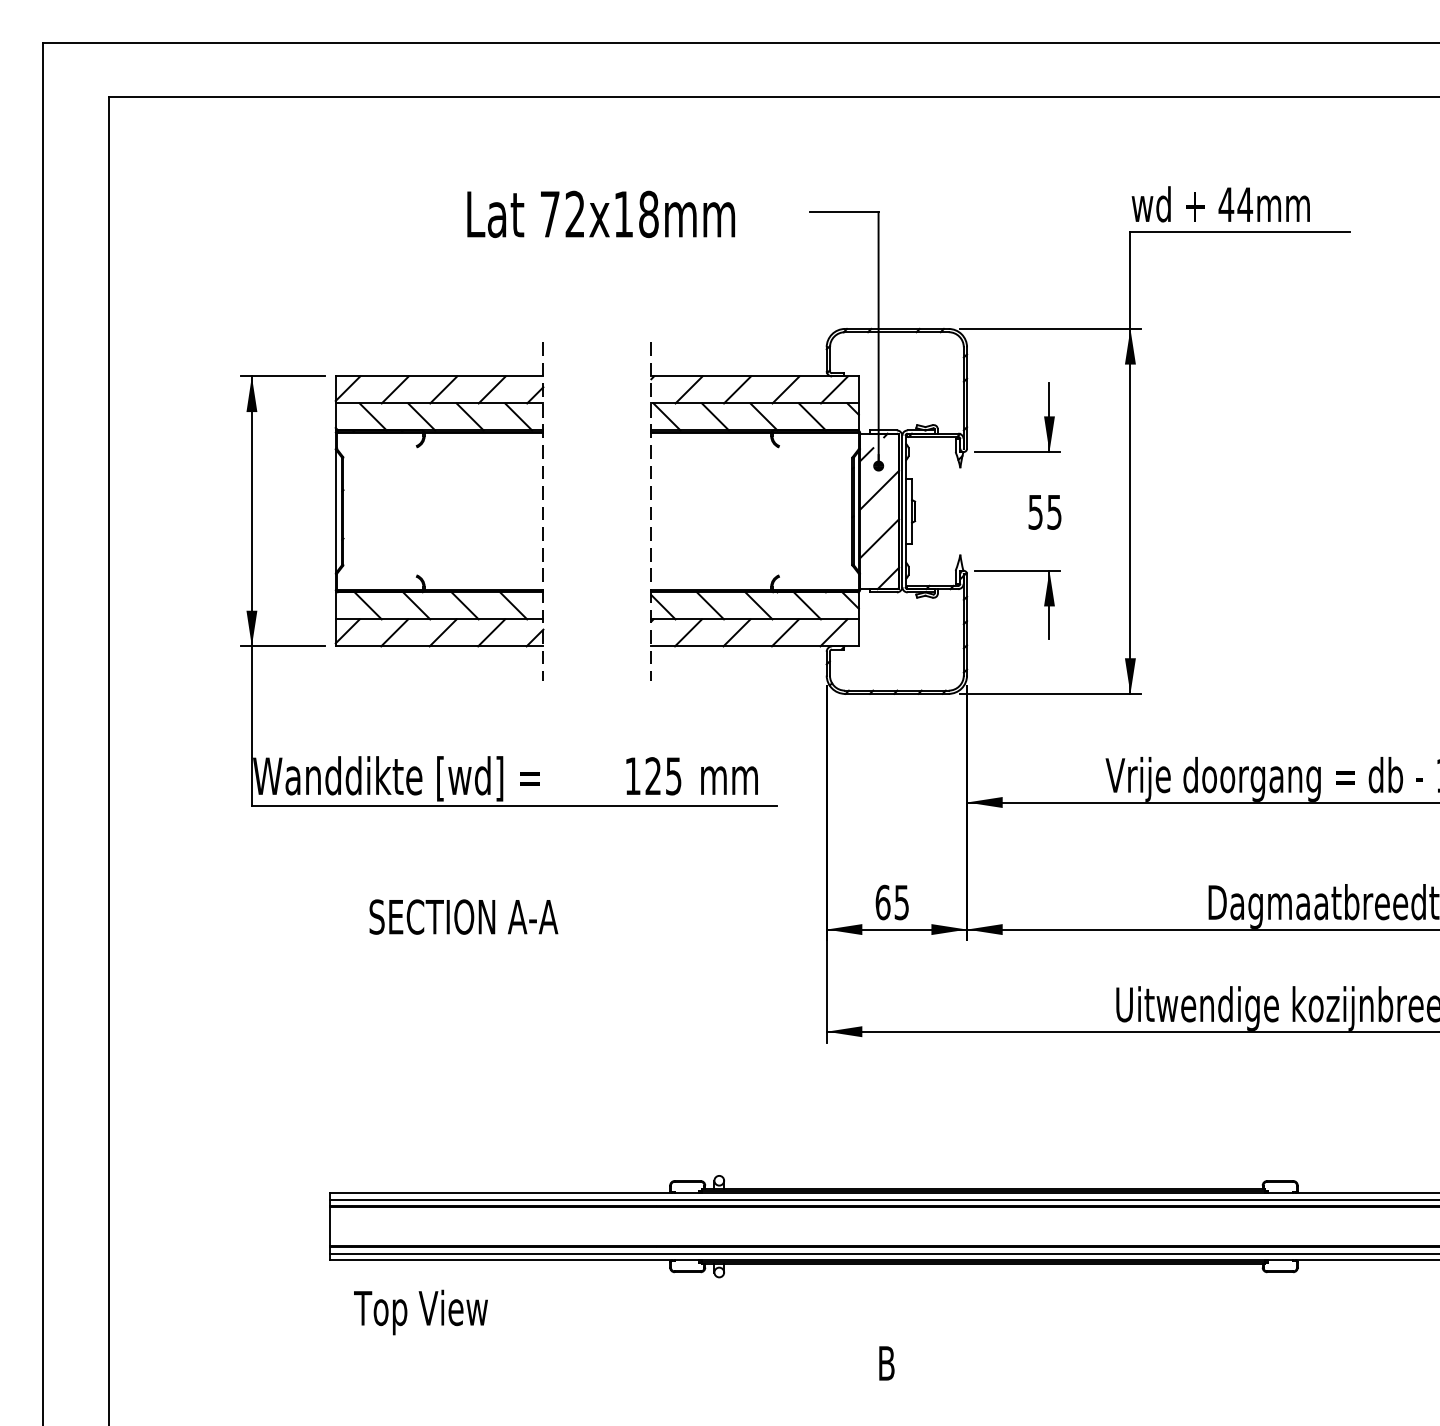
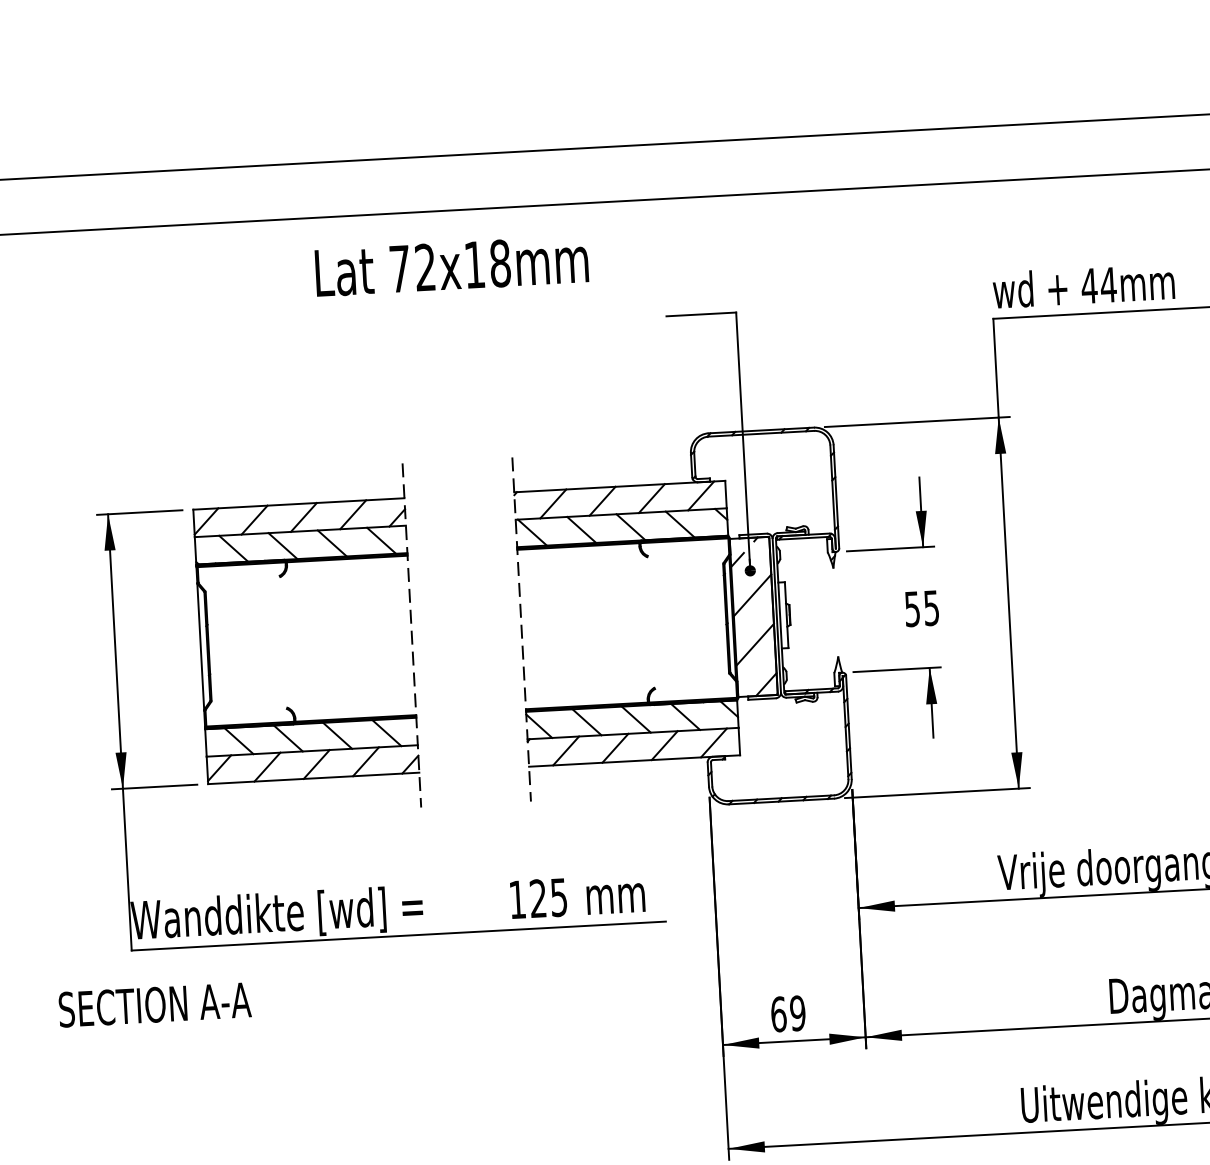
text: (600, 213) -> (451, 265), moved
text: (901, 901) -> (797, 1012), 65 -> 69
text: (463, 916) -> (154, 1004), moved

